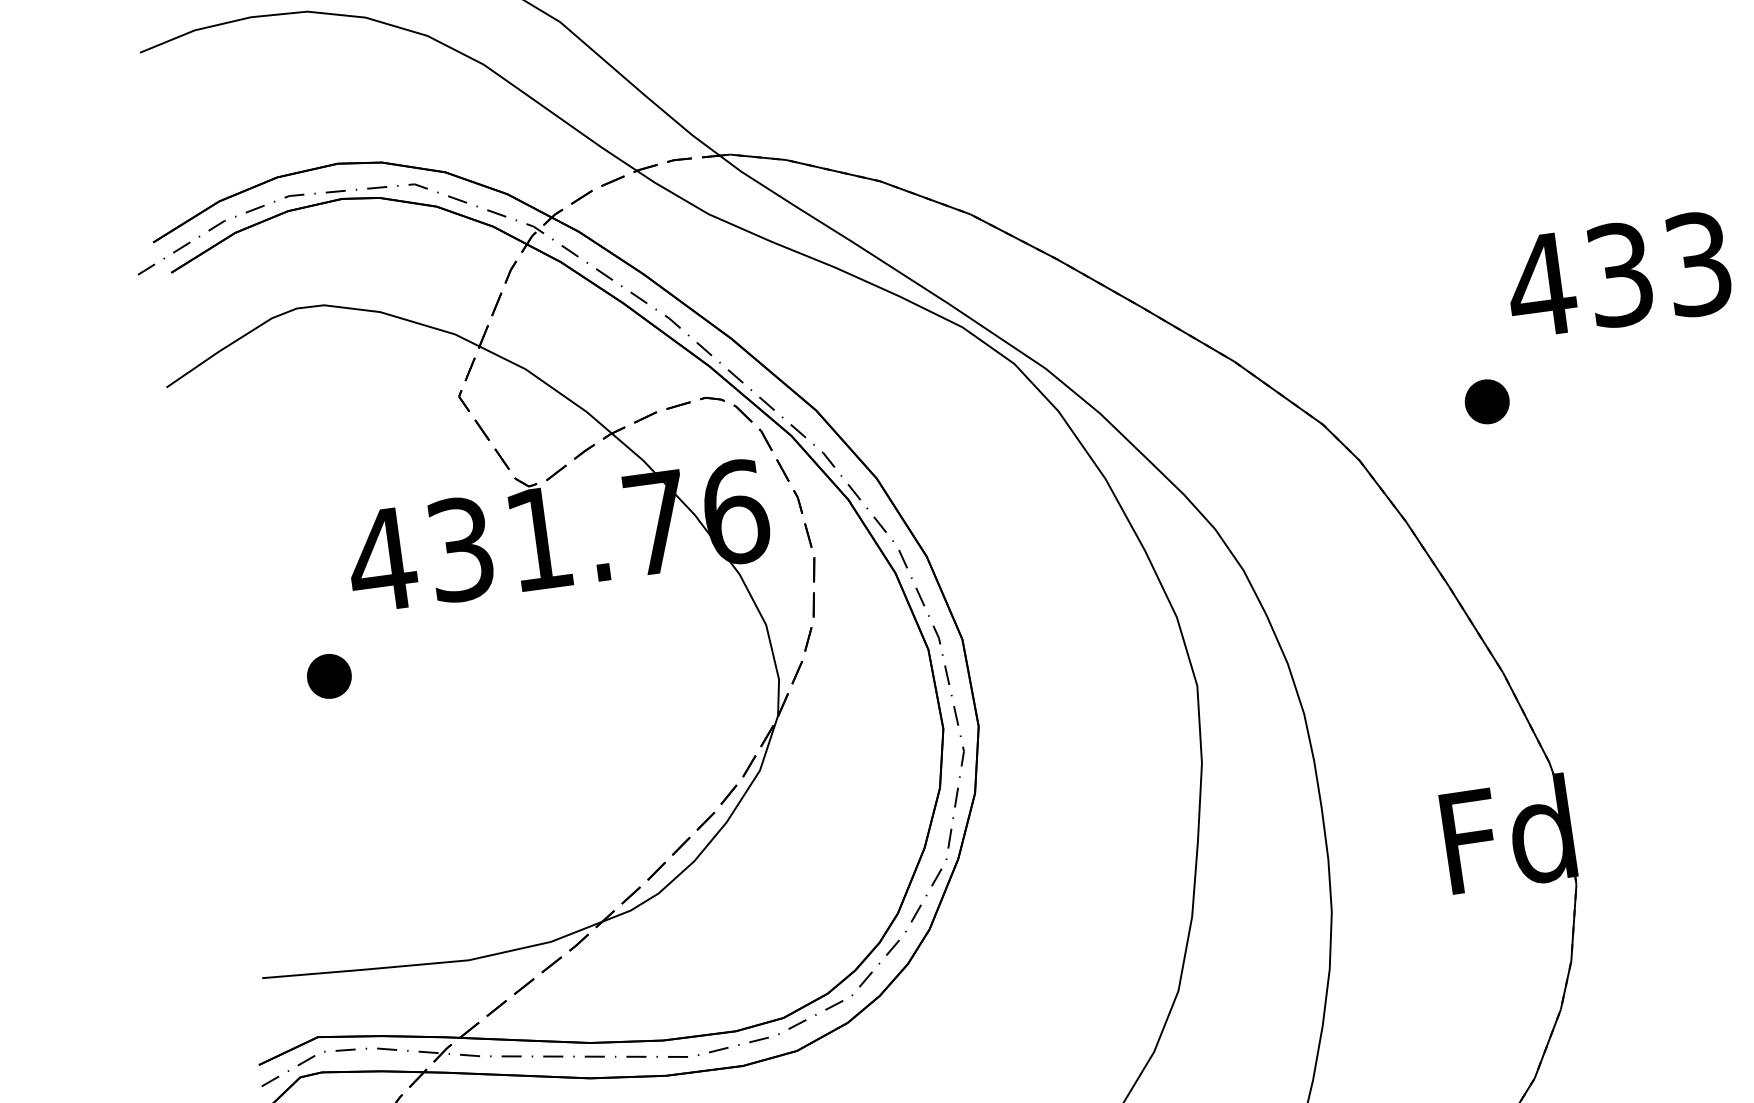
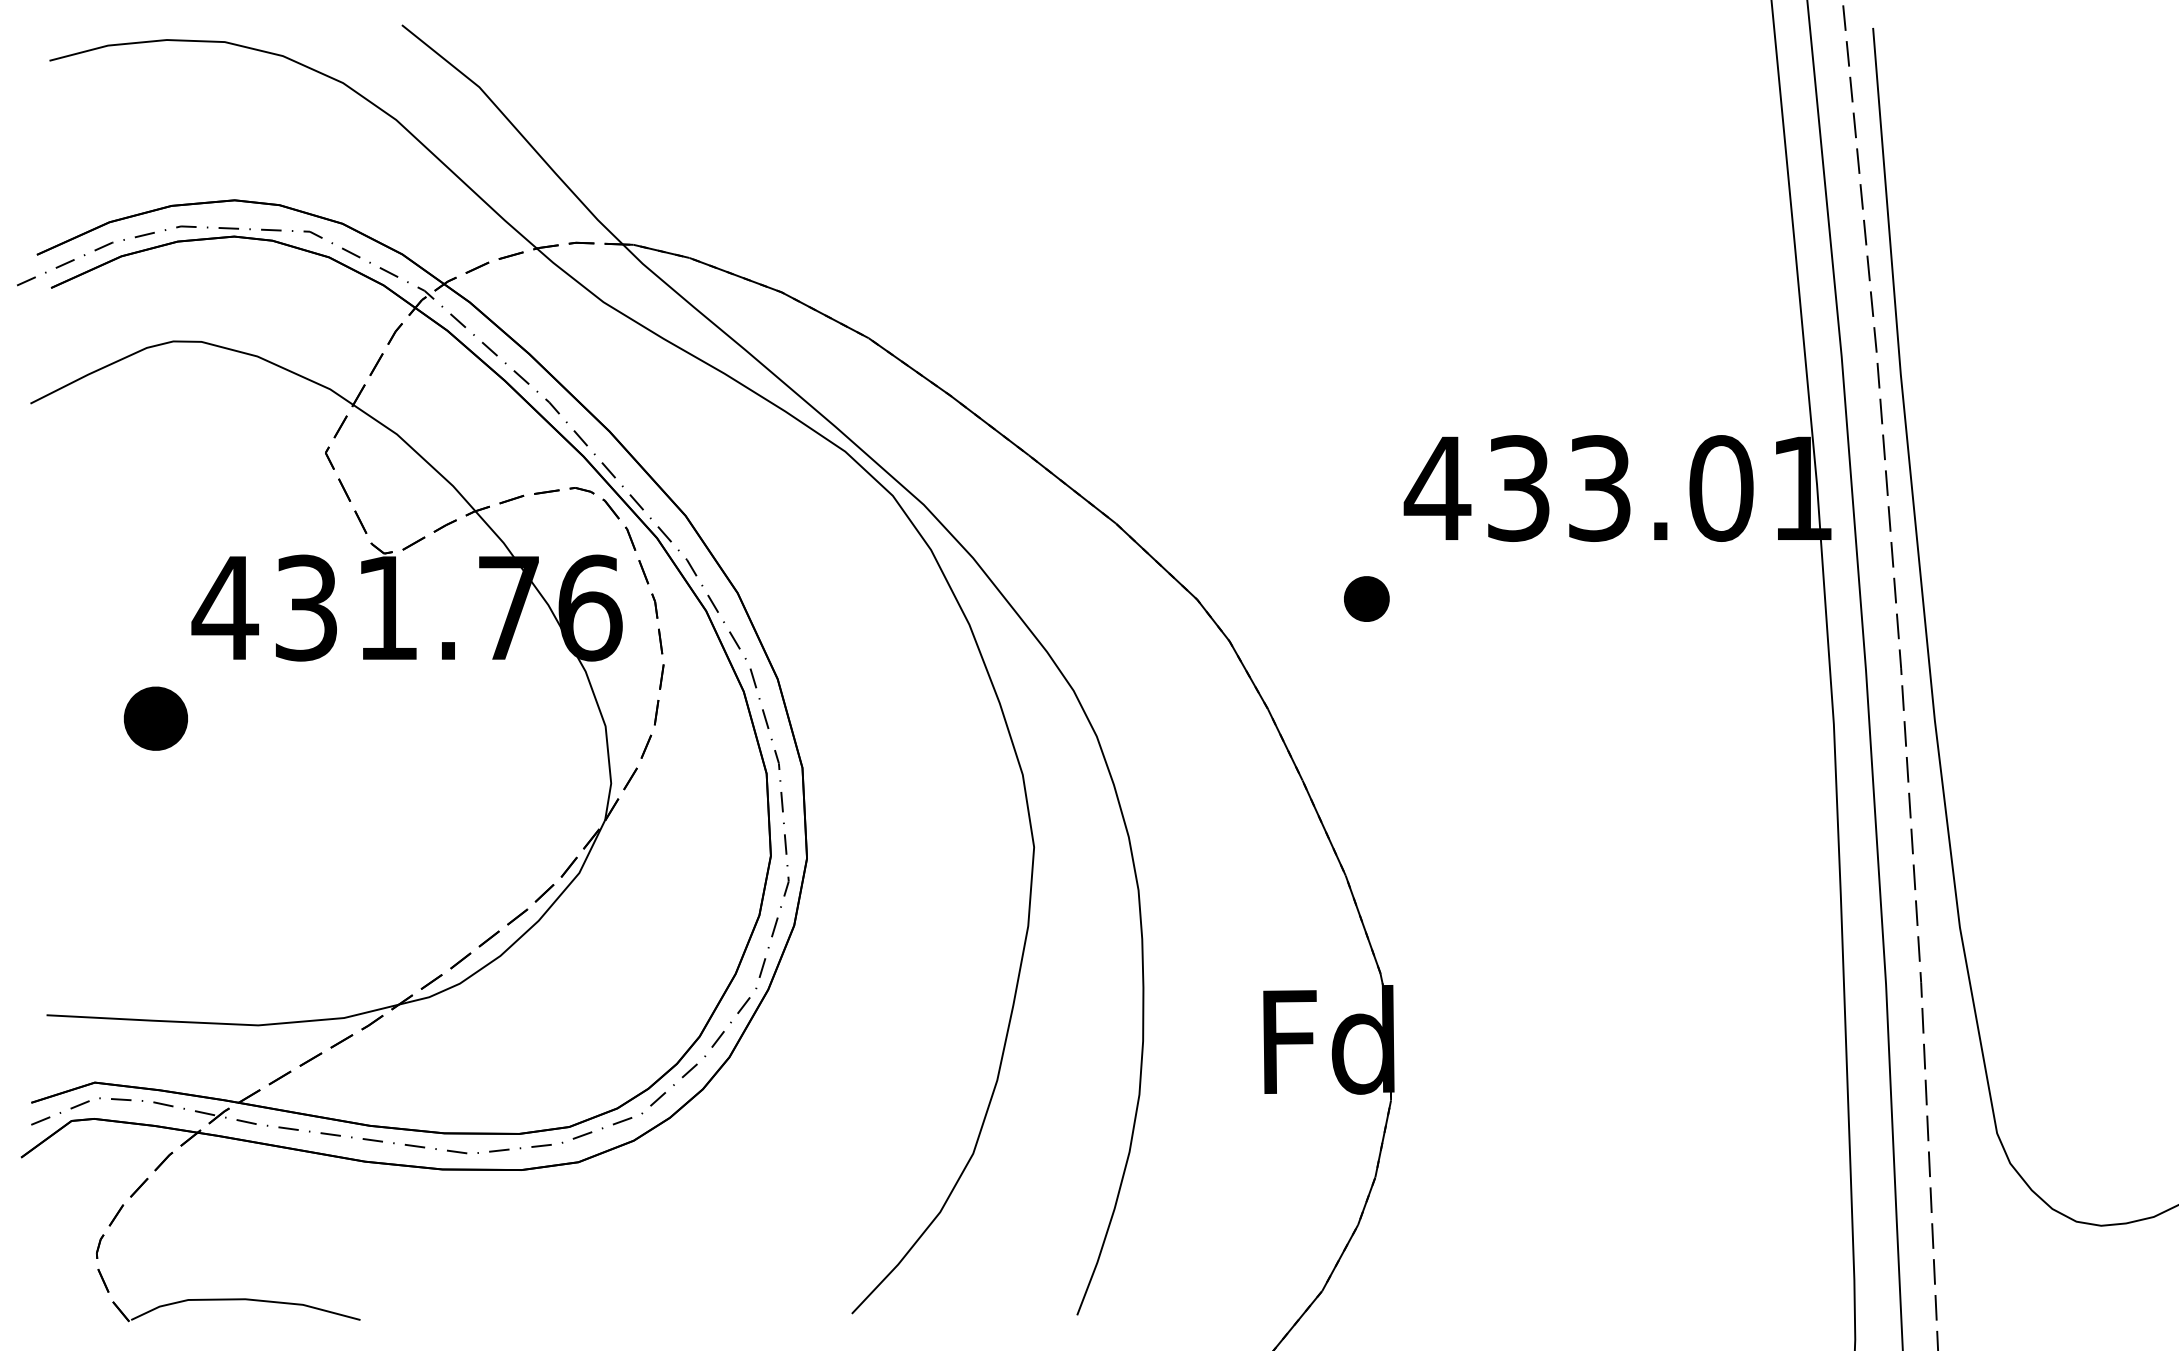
part: (328, 676) -> (155, 718), size x1.4

